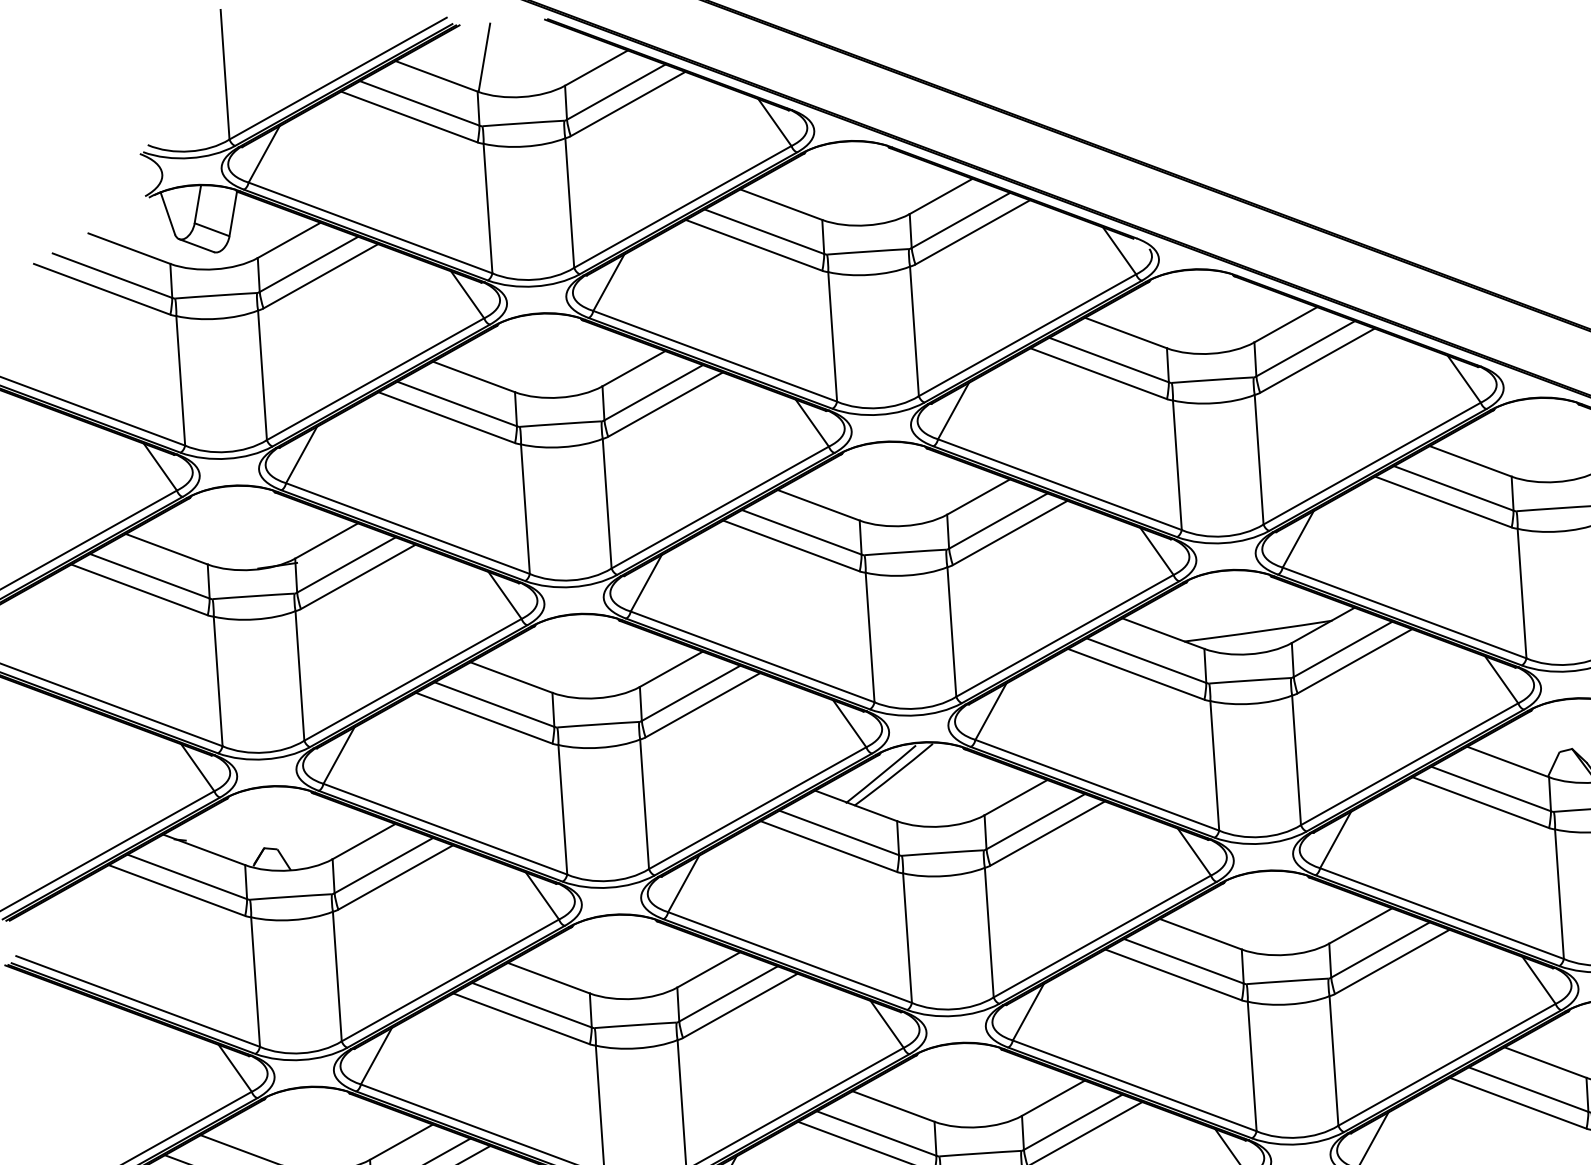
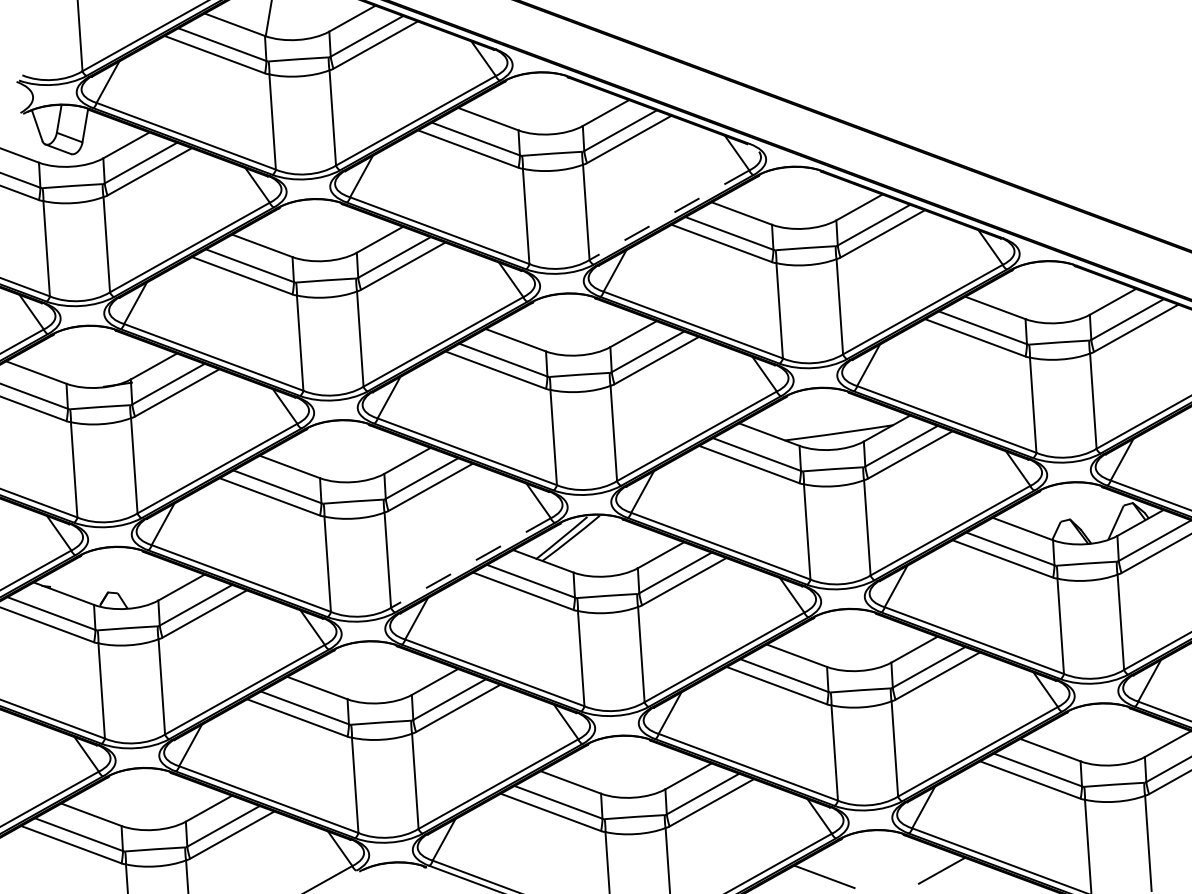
line: (1027, 335) -> (669, 215), solid -> dashed
line: (757, 808) -> (470, 563), solid -> dashed

